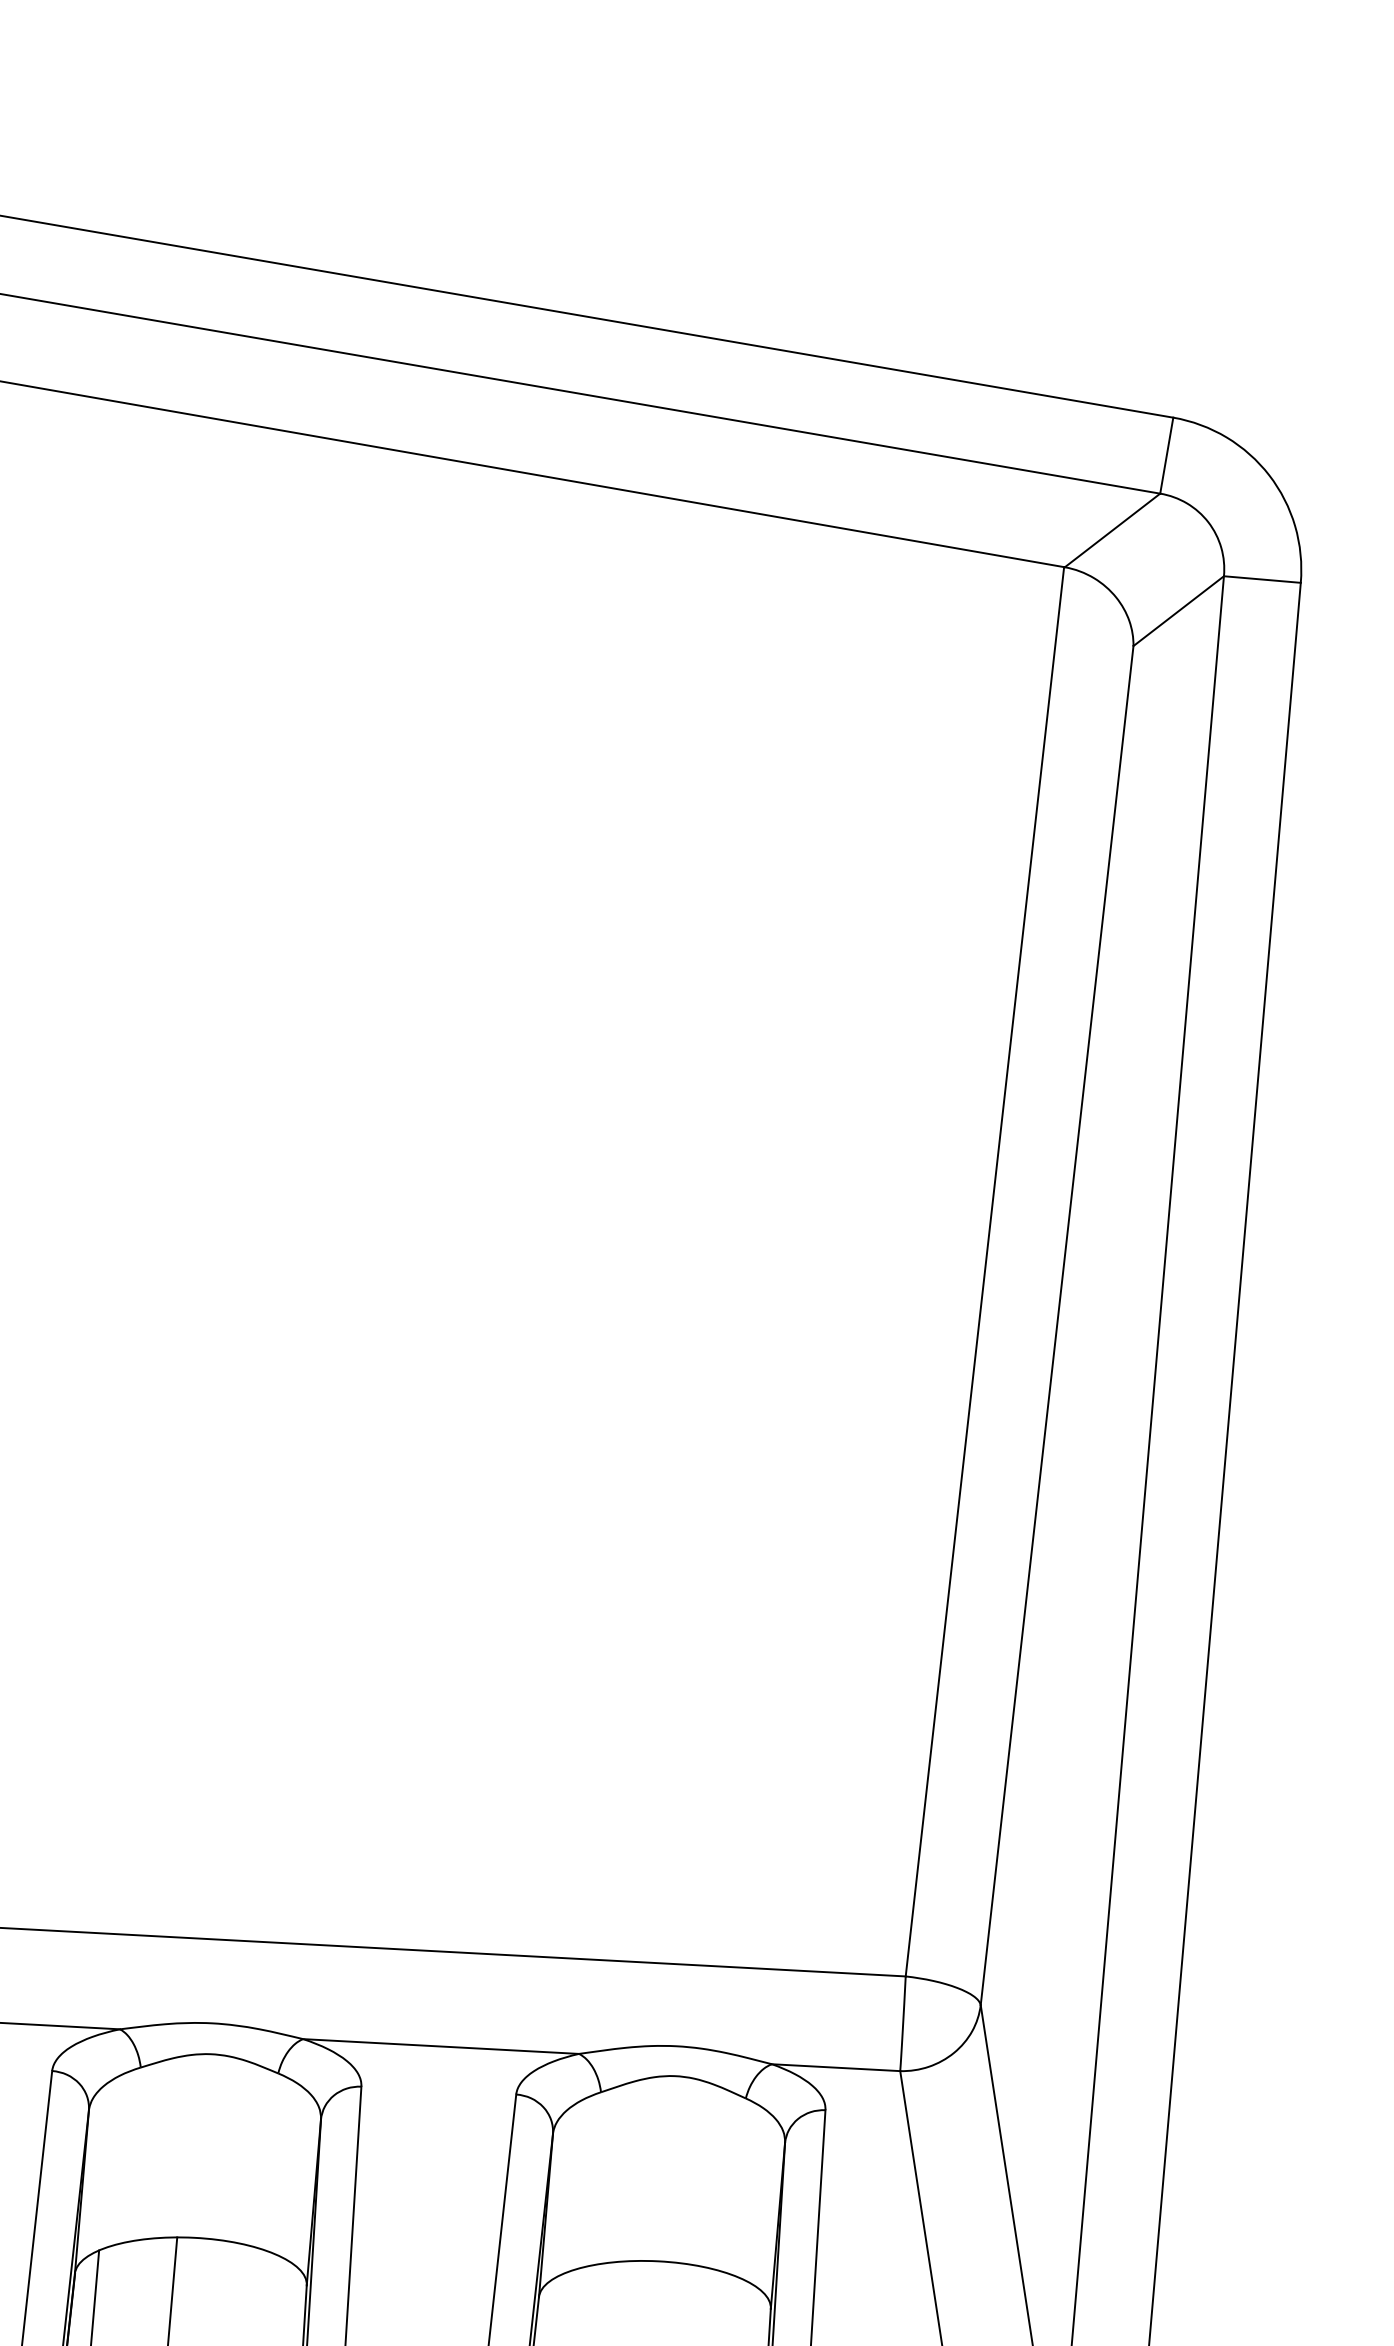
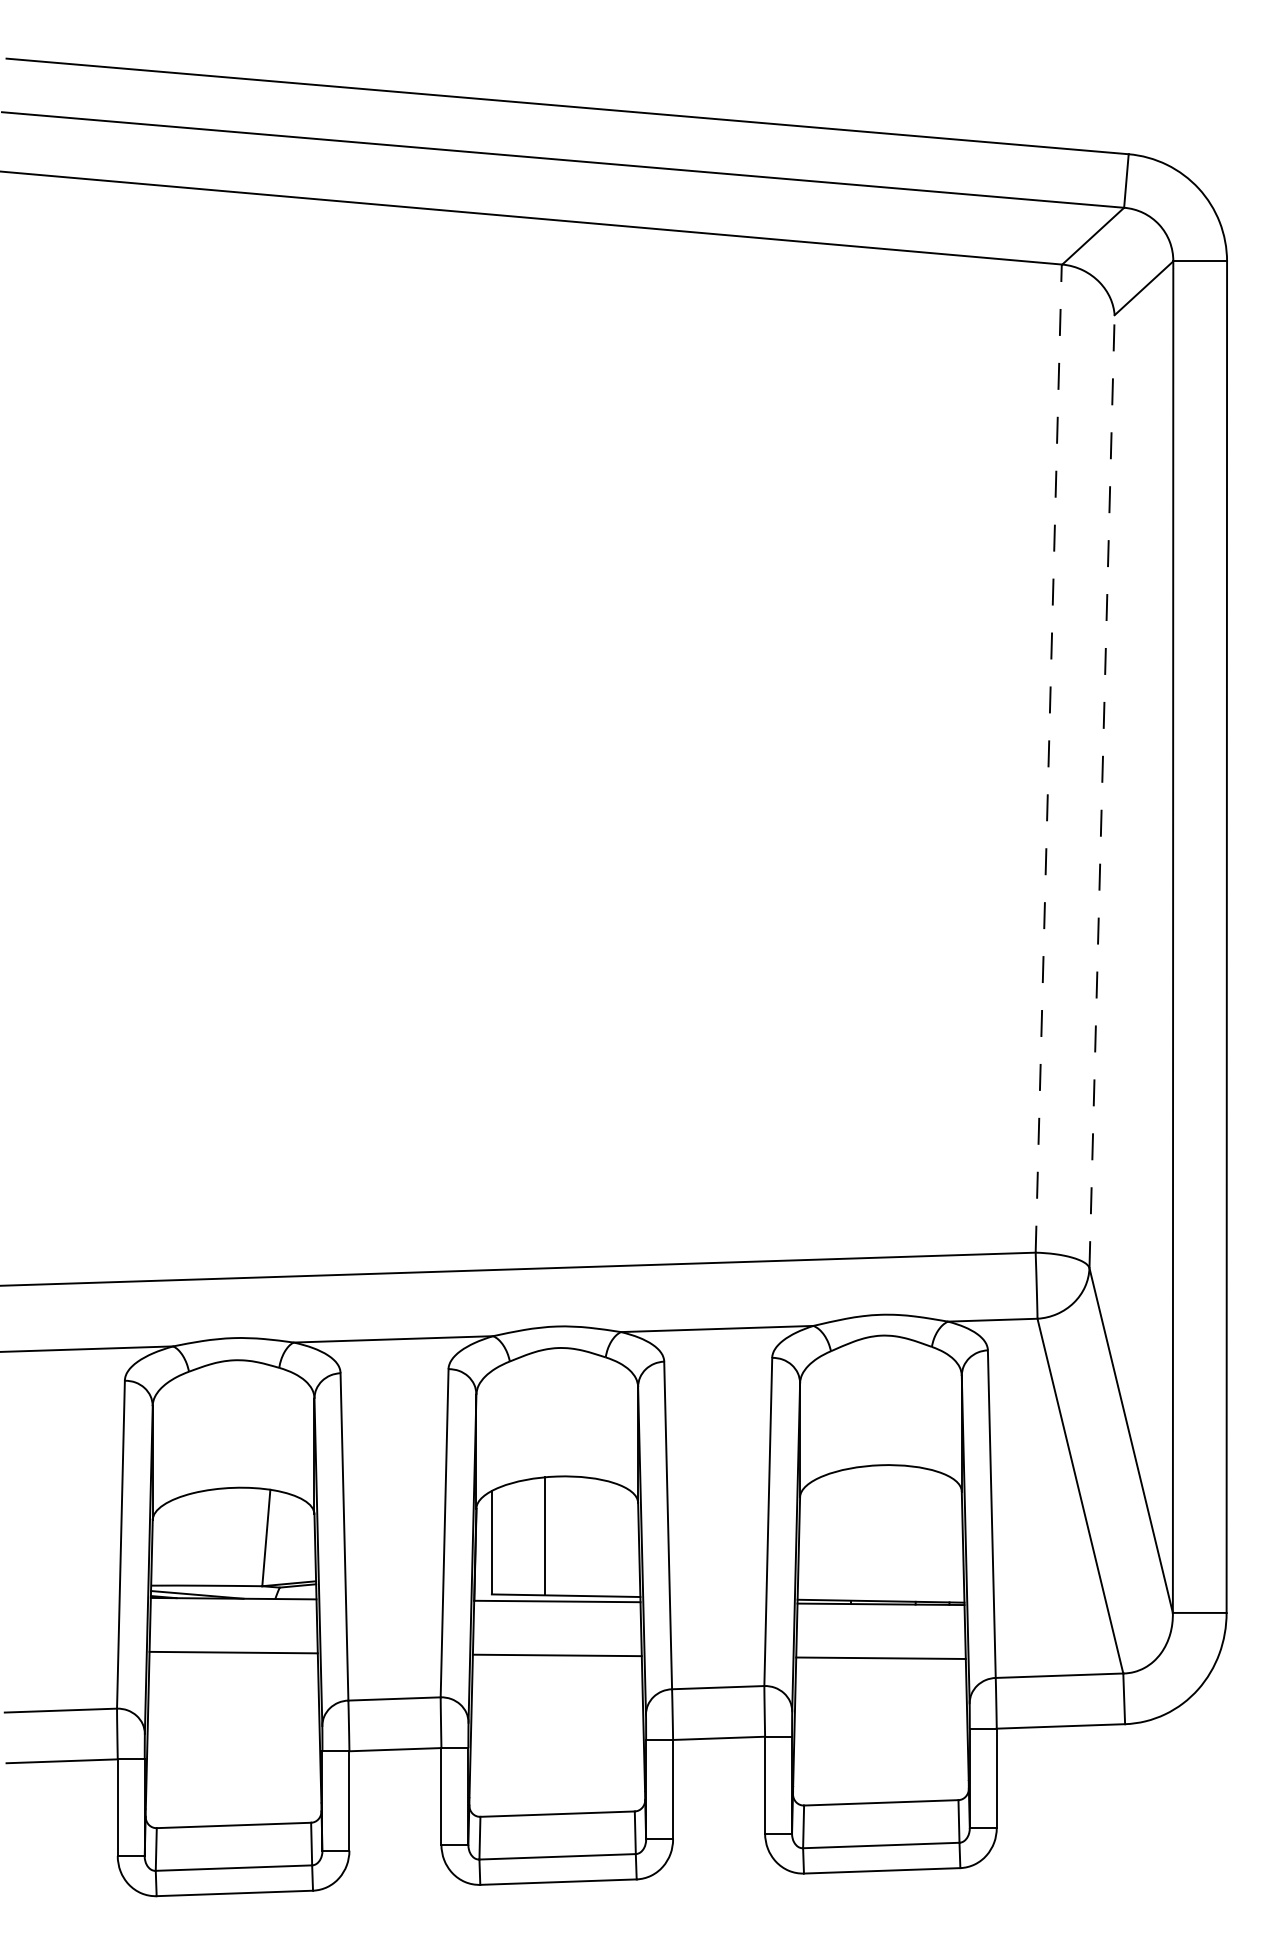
line: (984, 1271) -> (1048, 758), solid -> dashed
line: (1057, 1325) -> (1102, 791), solid -> dashed

